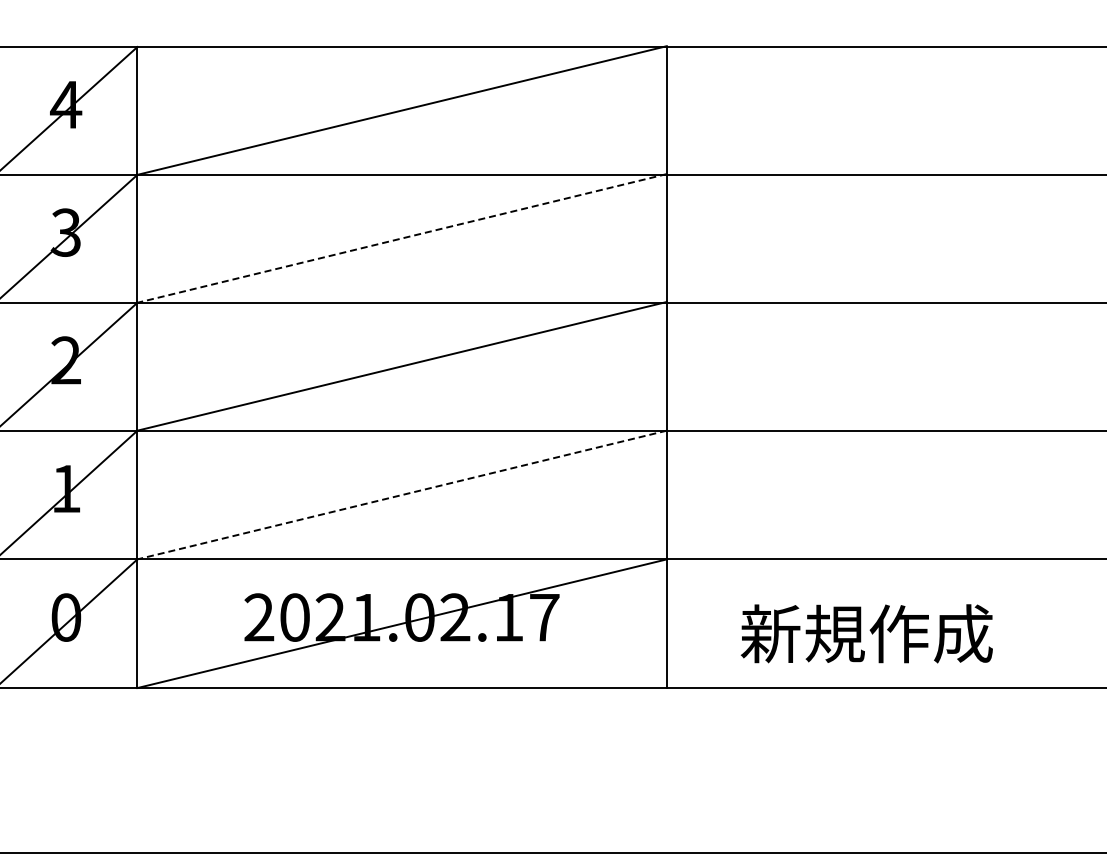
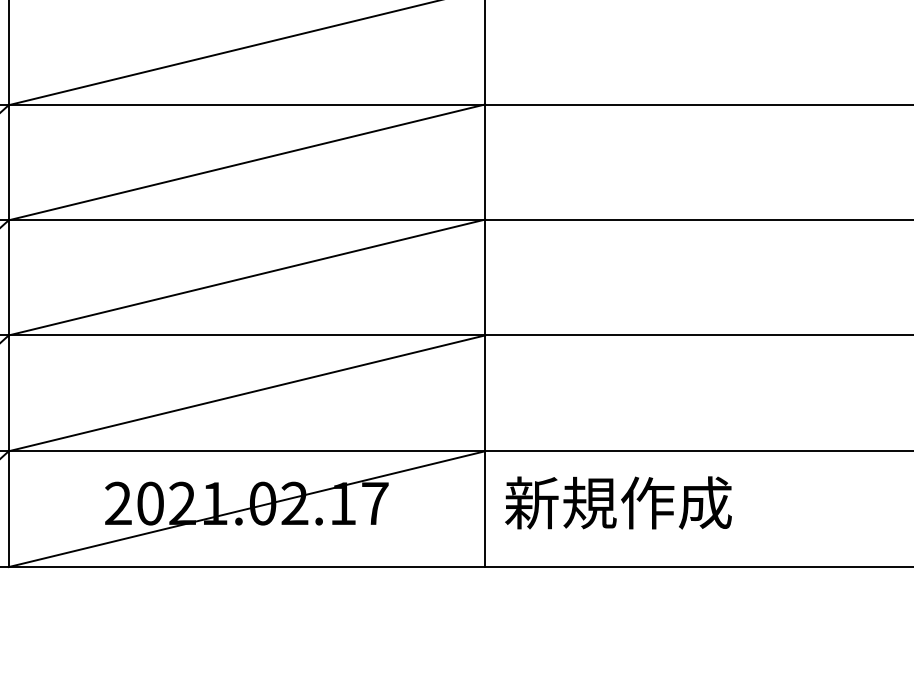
line: (401, 238) -> (246, 162), dashed -> solid
line: (401, 495) -> (246, 393), dashed -> solid
text: (866, 633) -> (618, 502), moved

